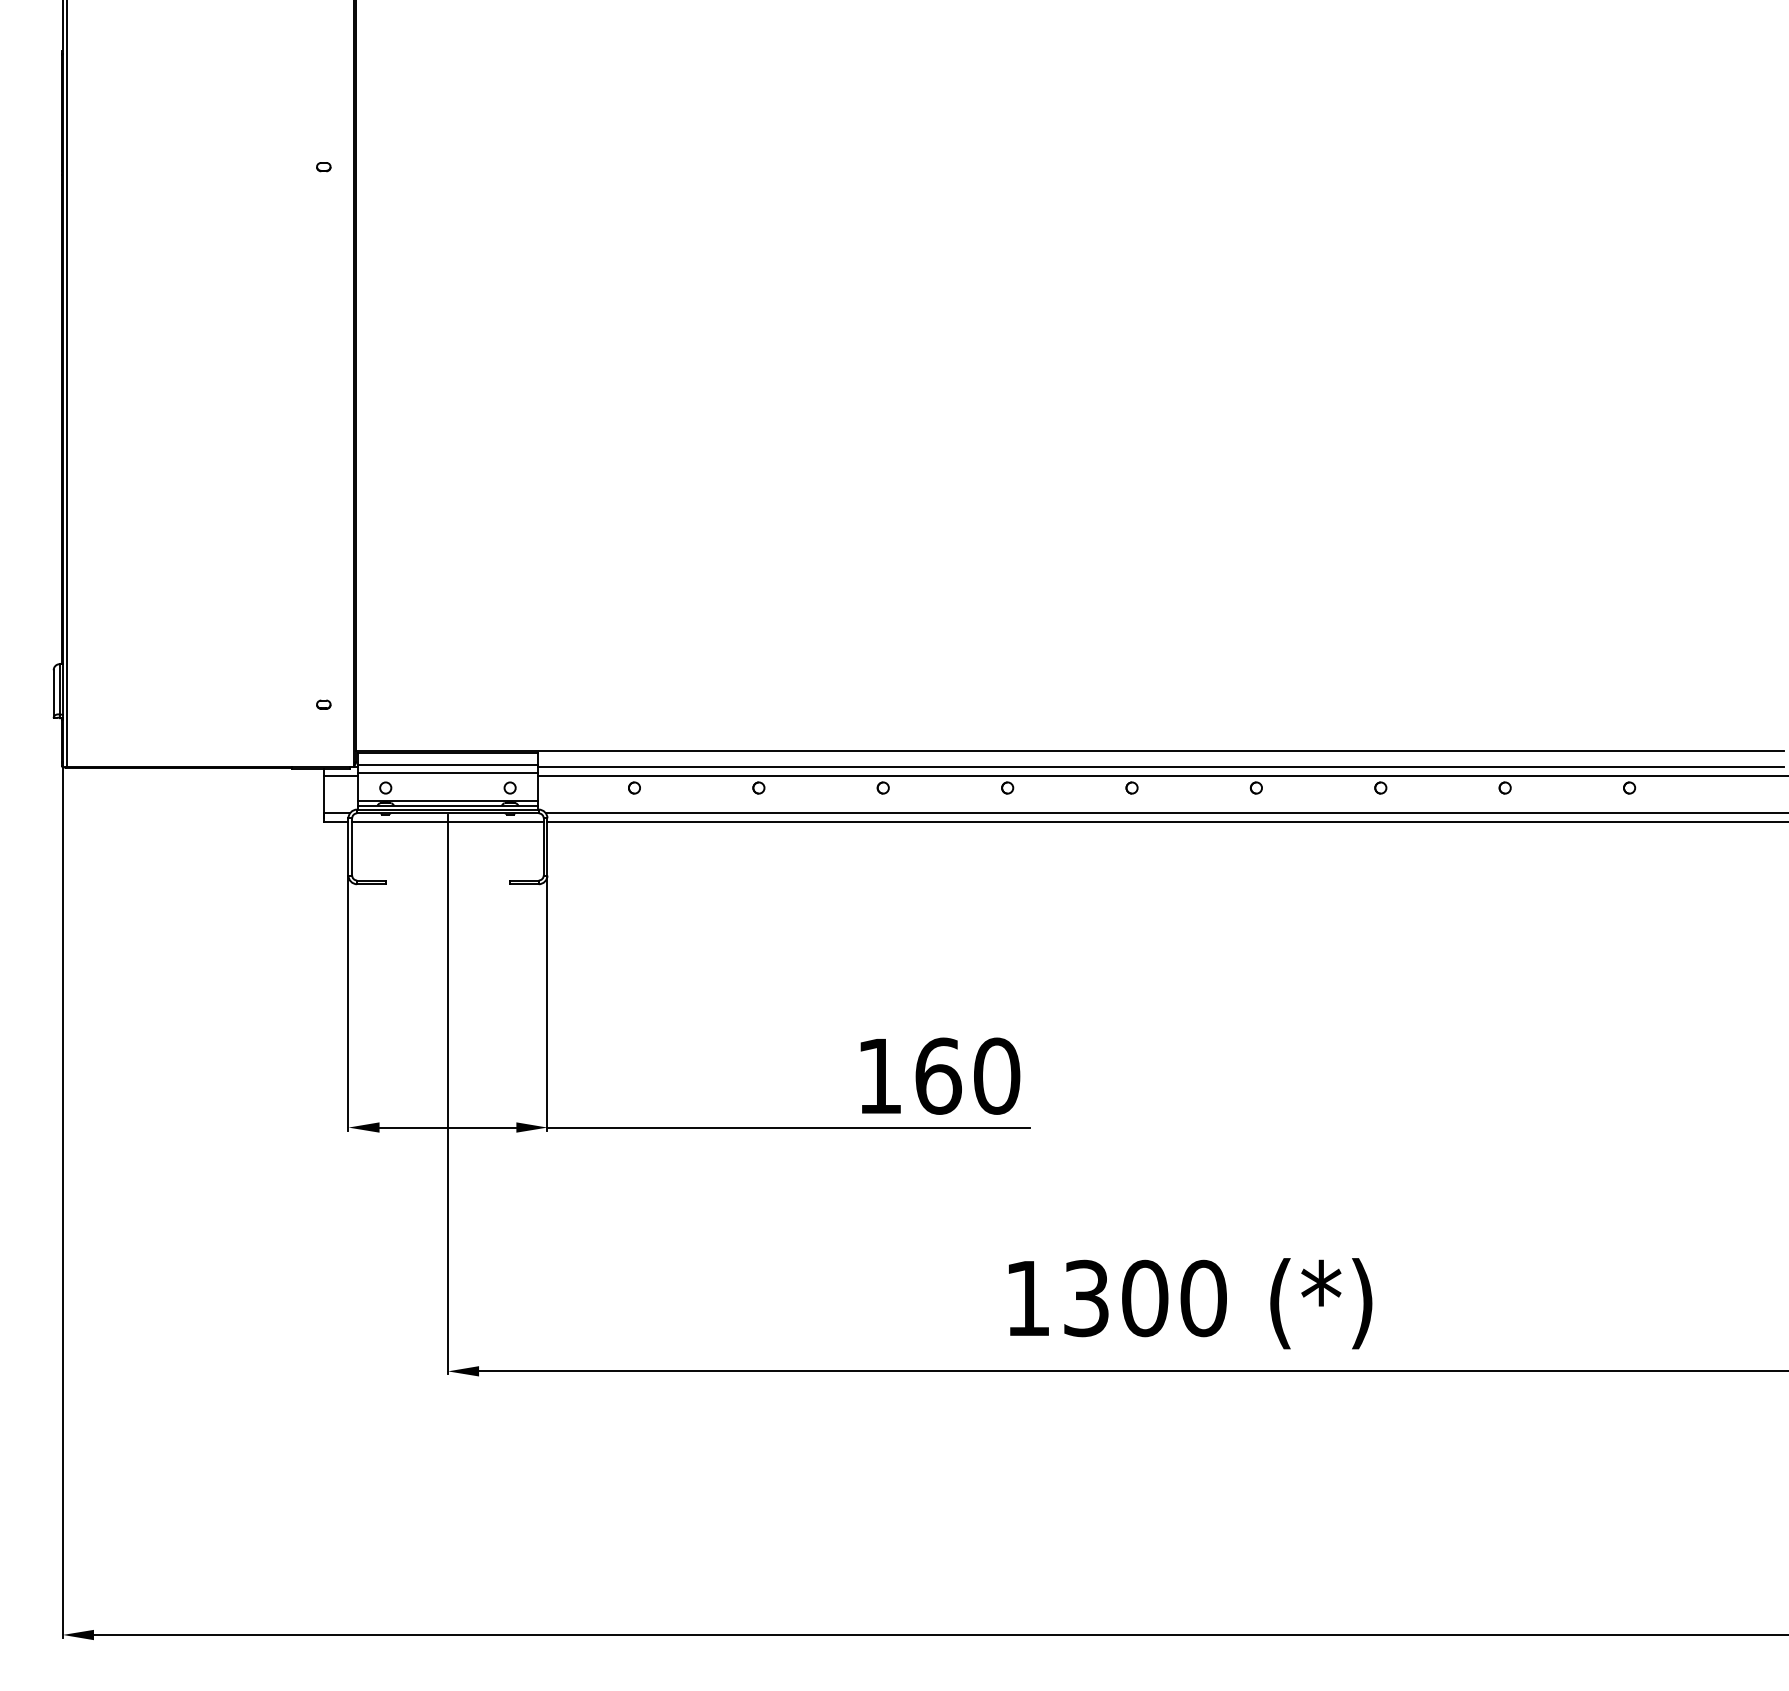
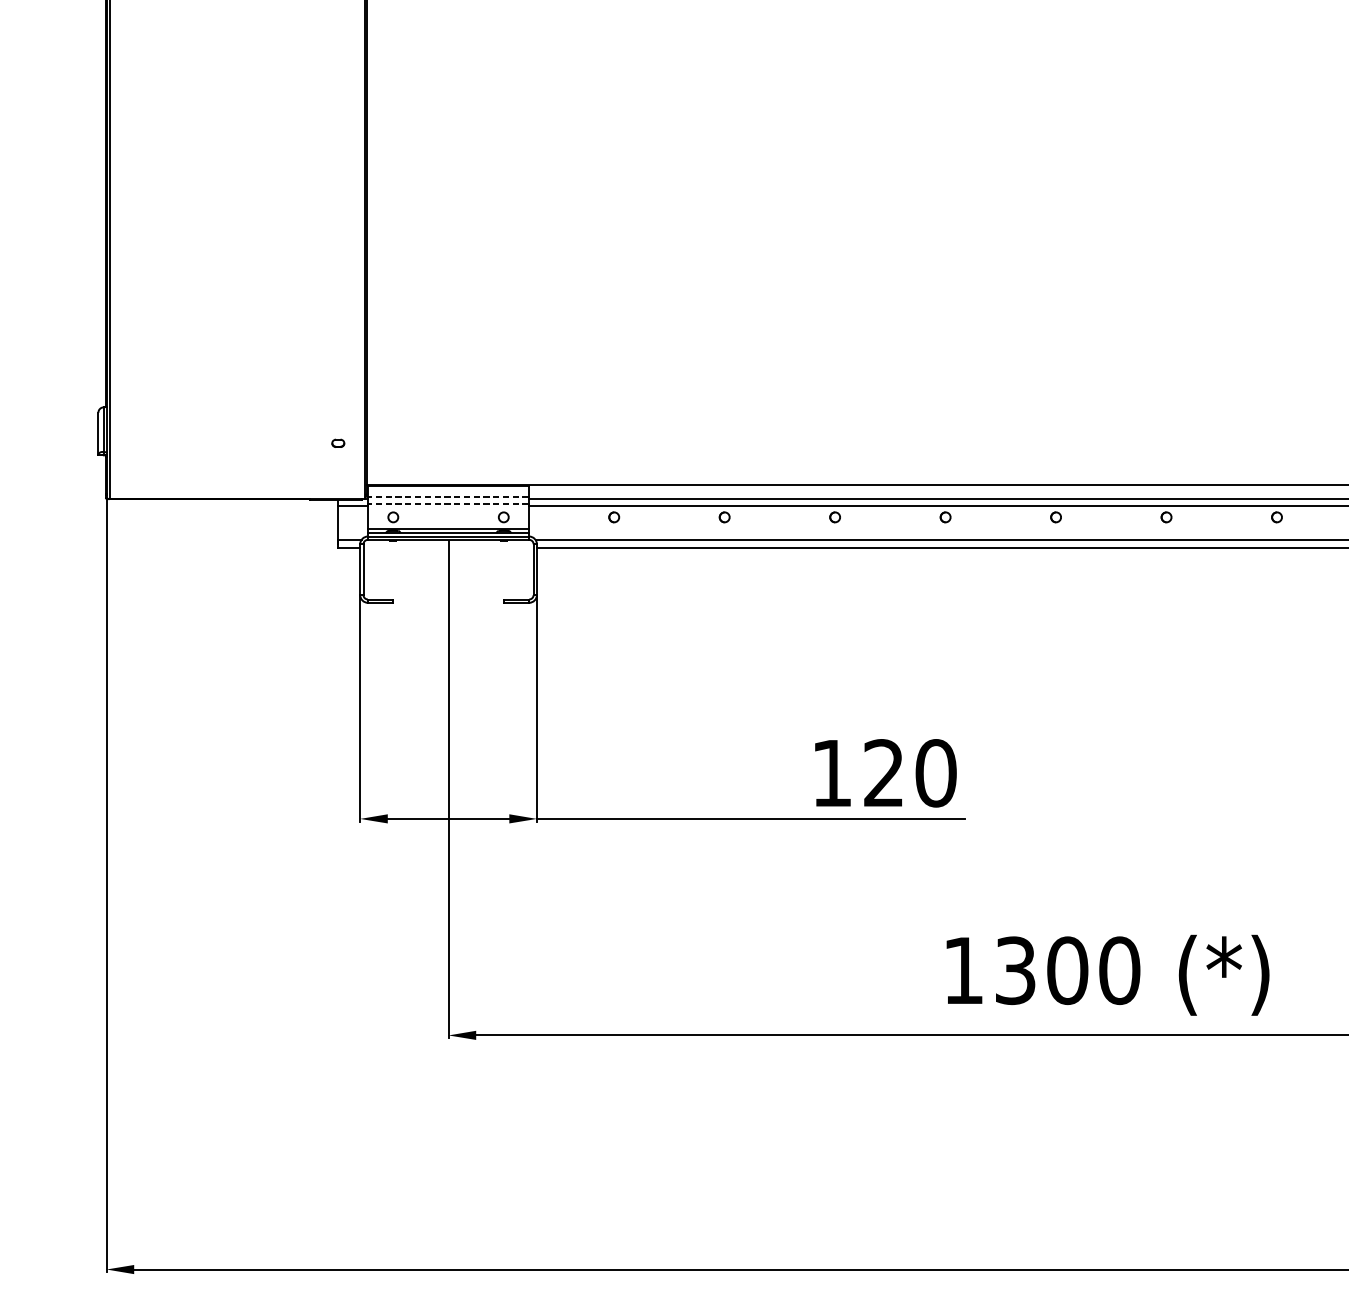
line: (447, 765) -> (448, 497), solid -> dashed
line: (447, 773) -> (448, 504), solid -> dashed
line: (447, 822) -> (448, 547), removed
text: (938, 1075) -> (884, 772), 160 -> 120

